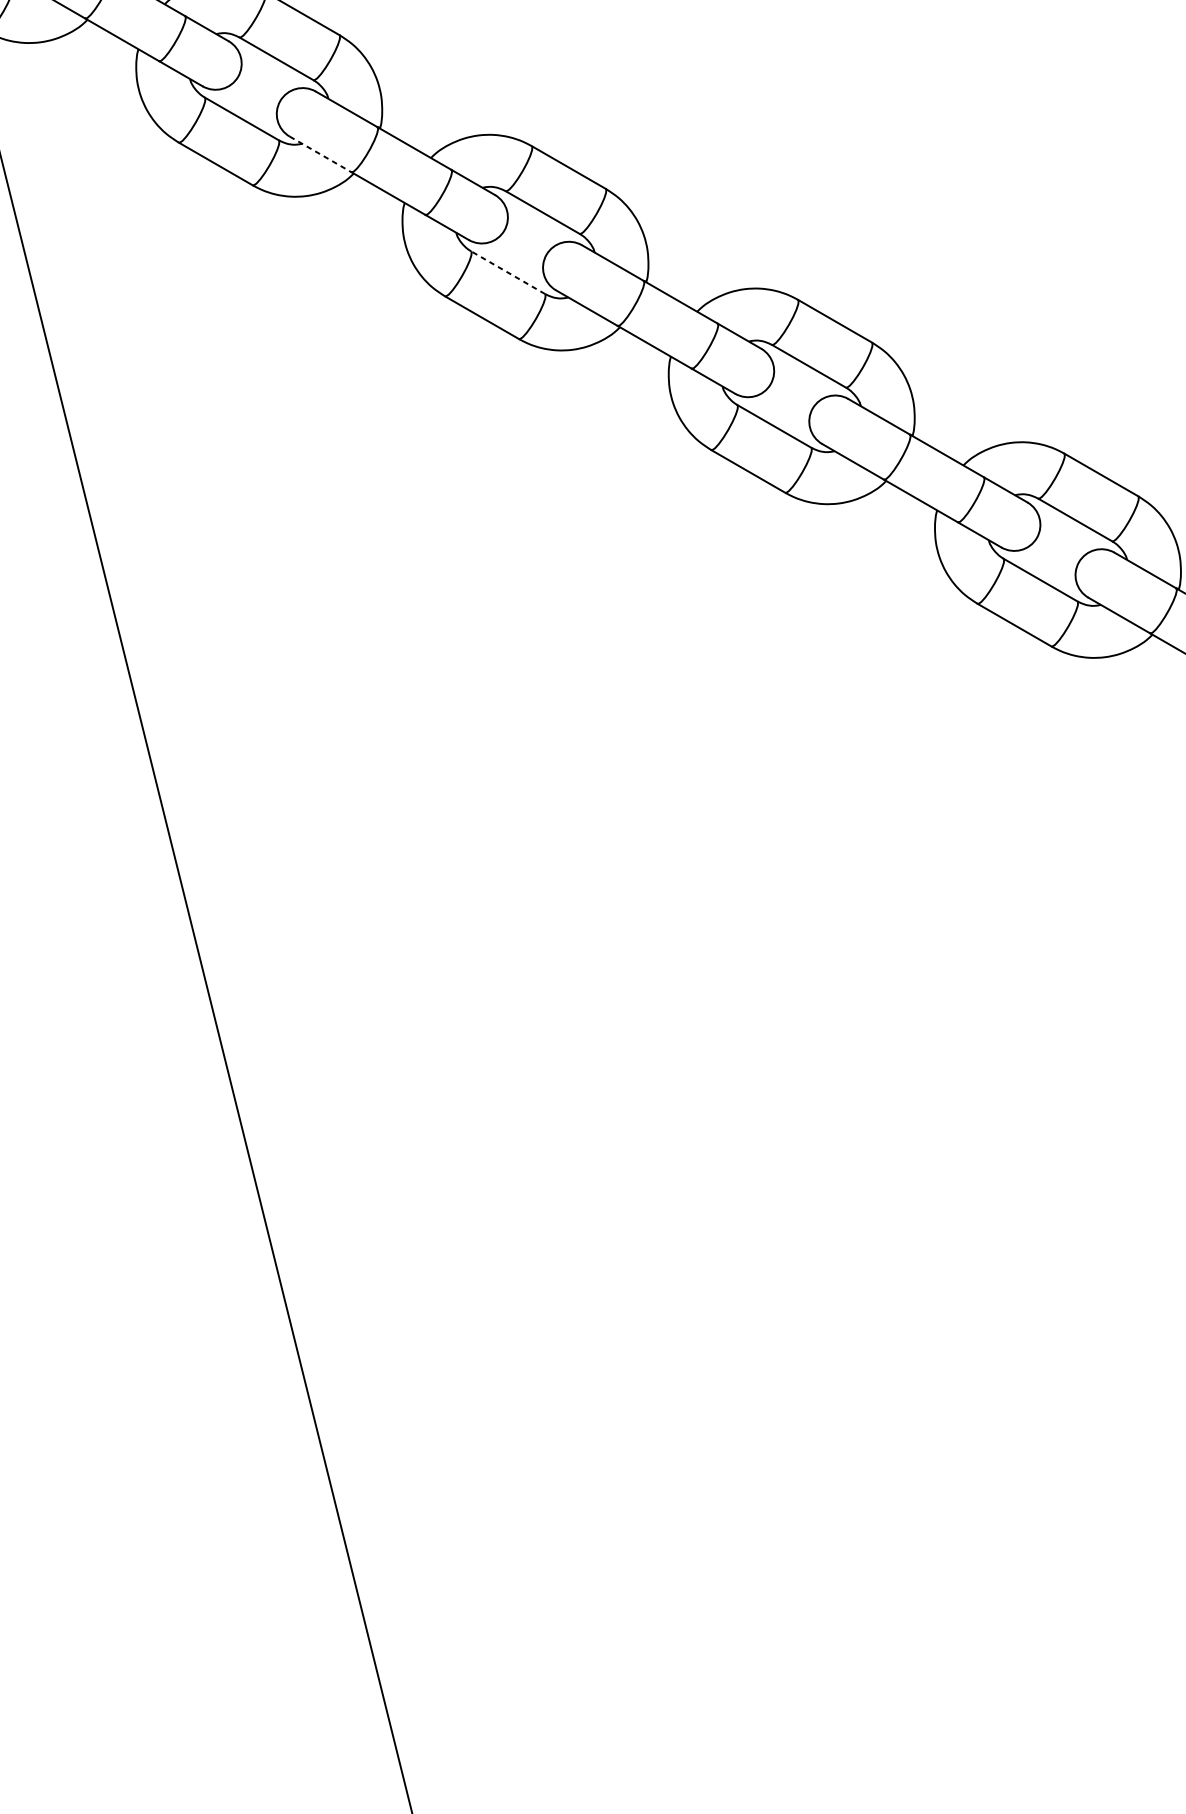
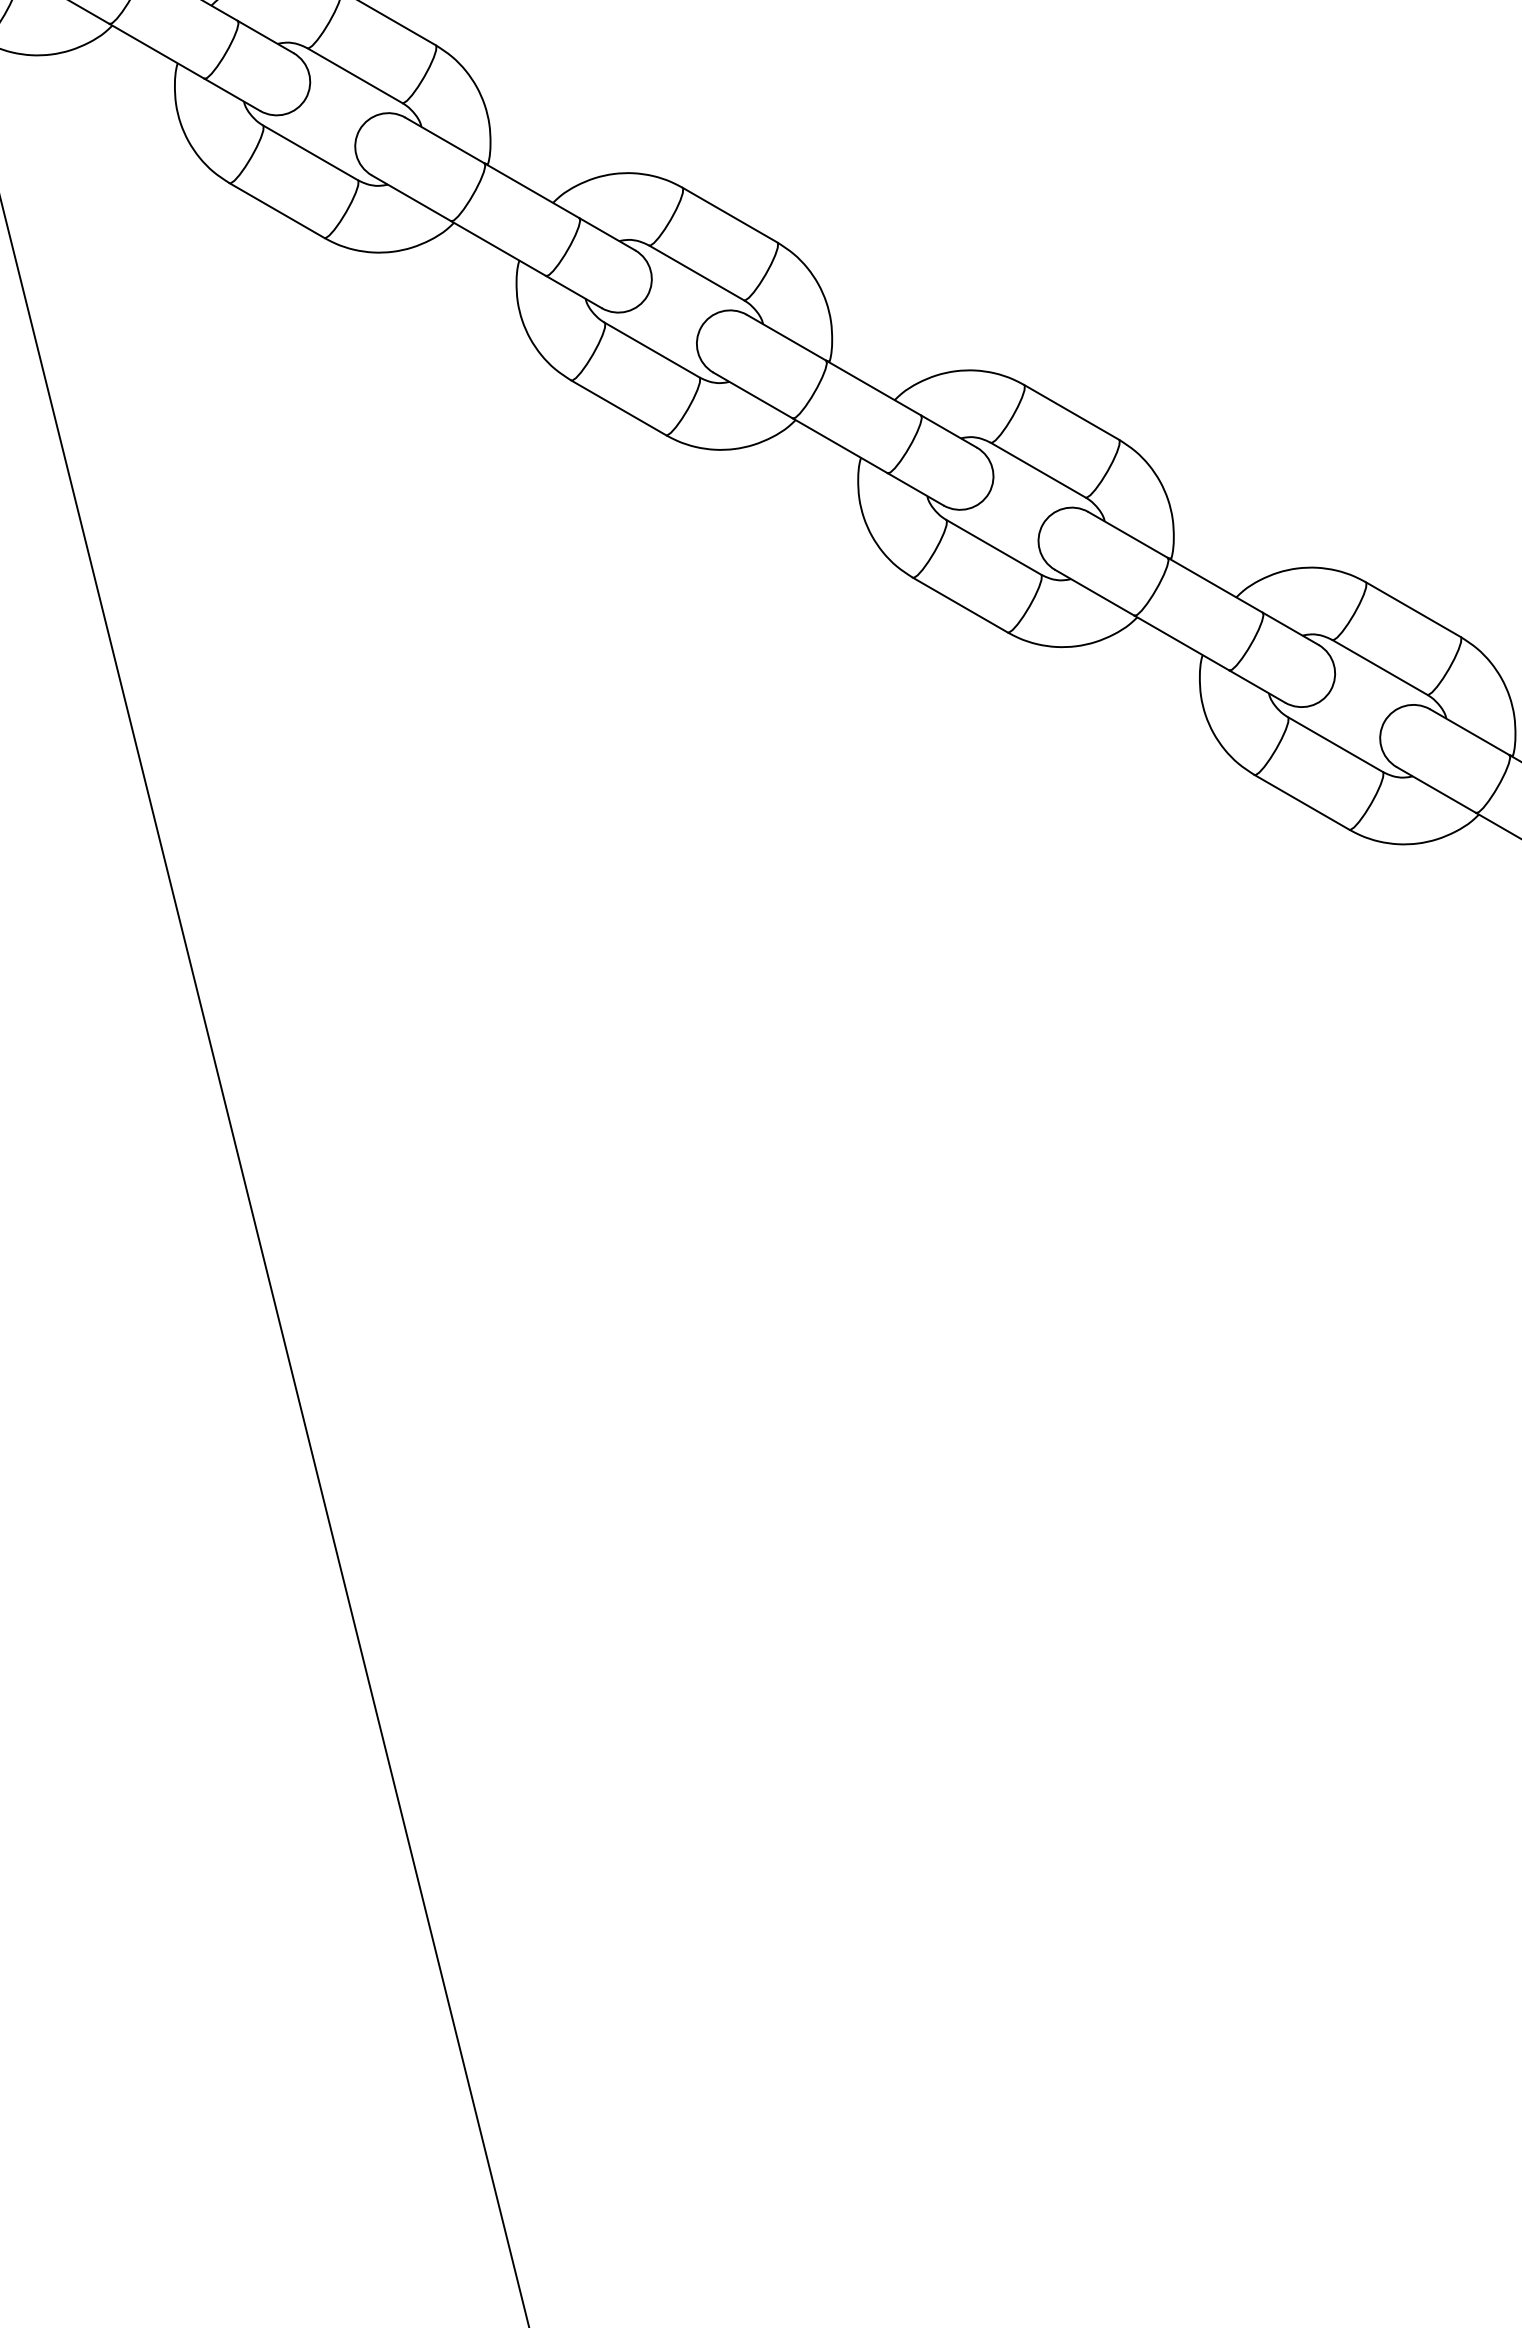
line: (320, 154) -> (411, 198), dashed -> solid
line: (508, 273) -> (652, 350), dashed -> solid

